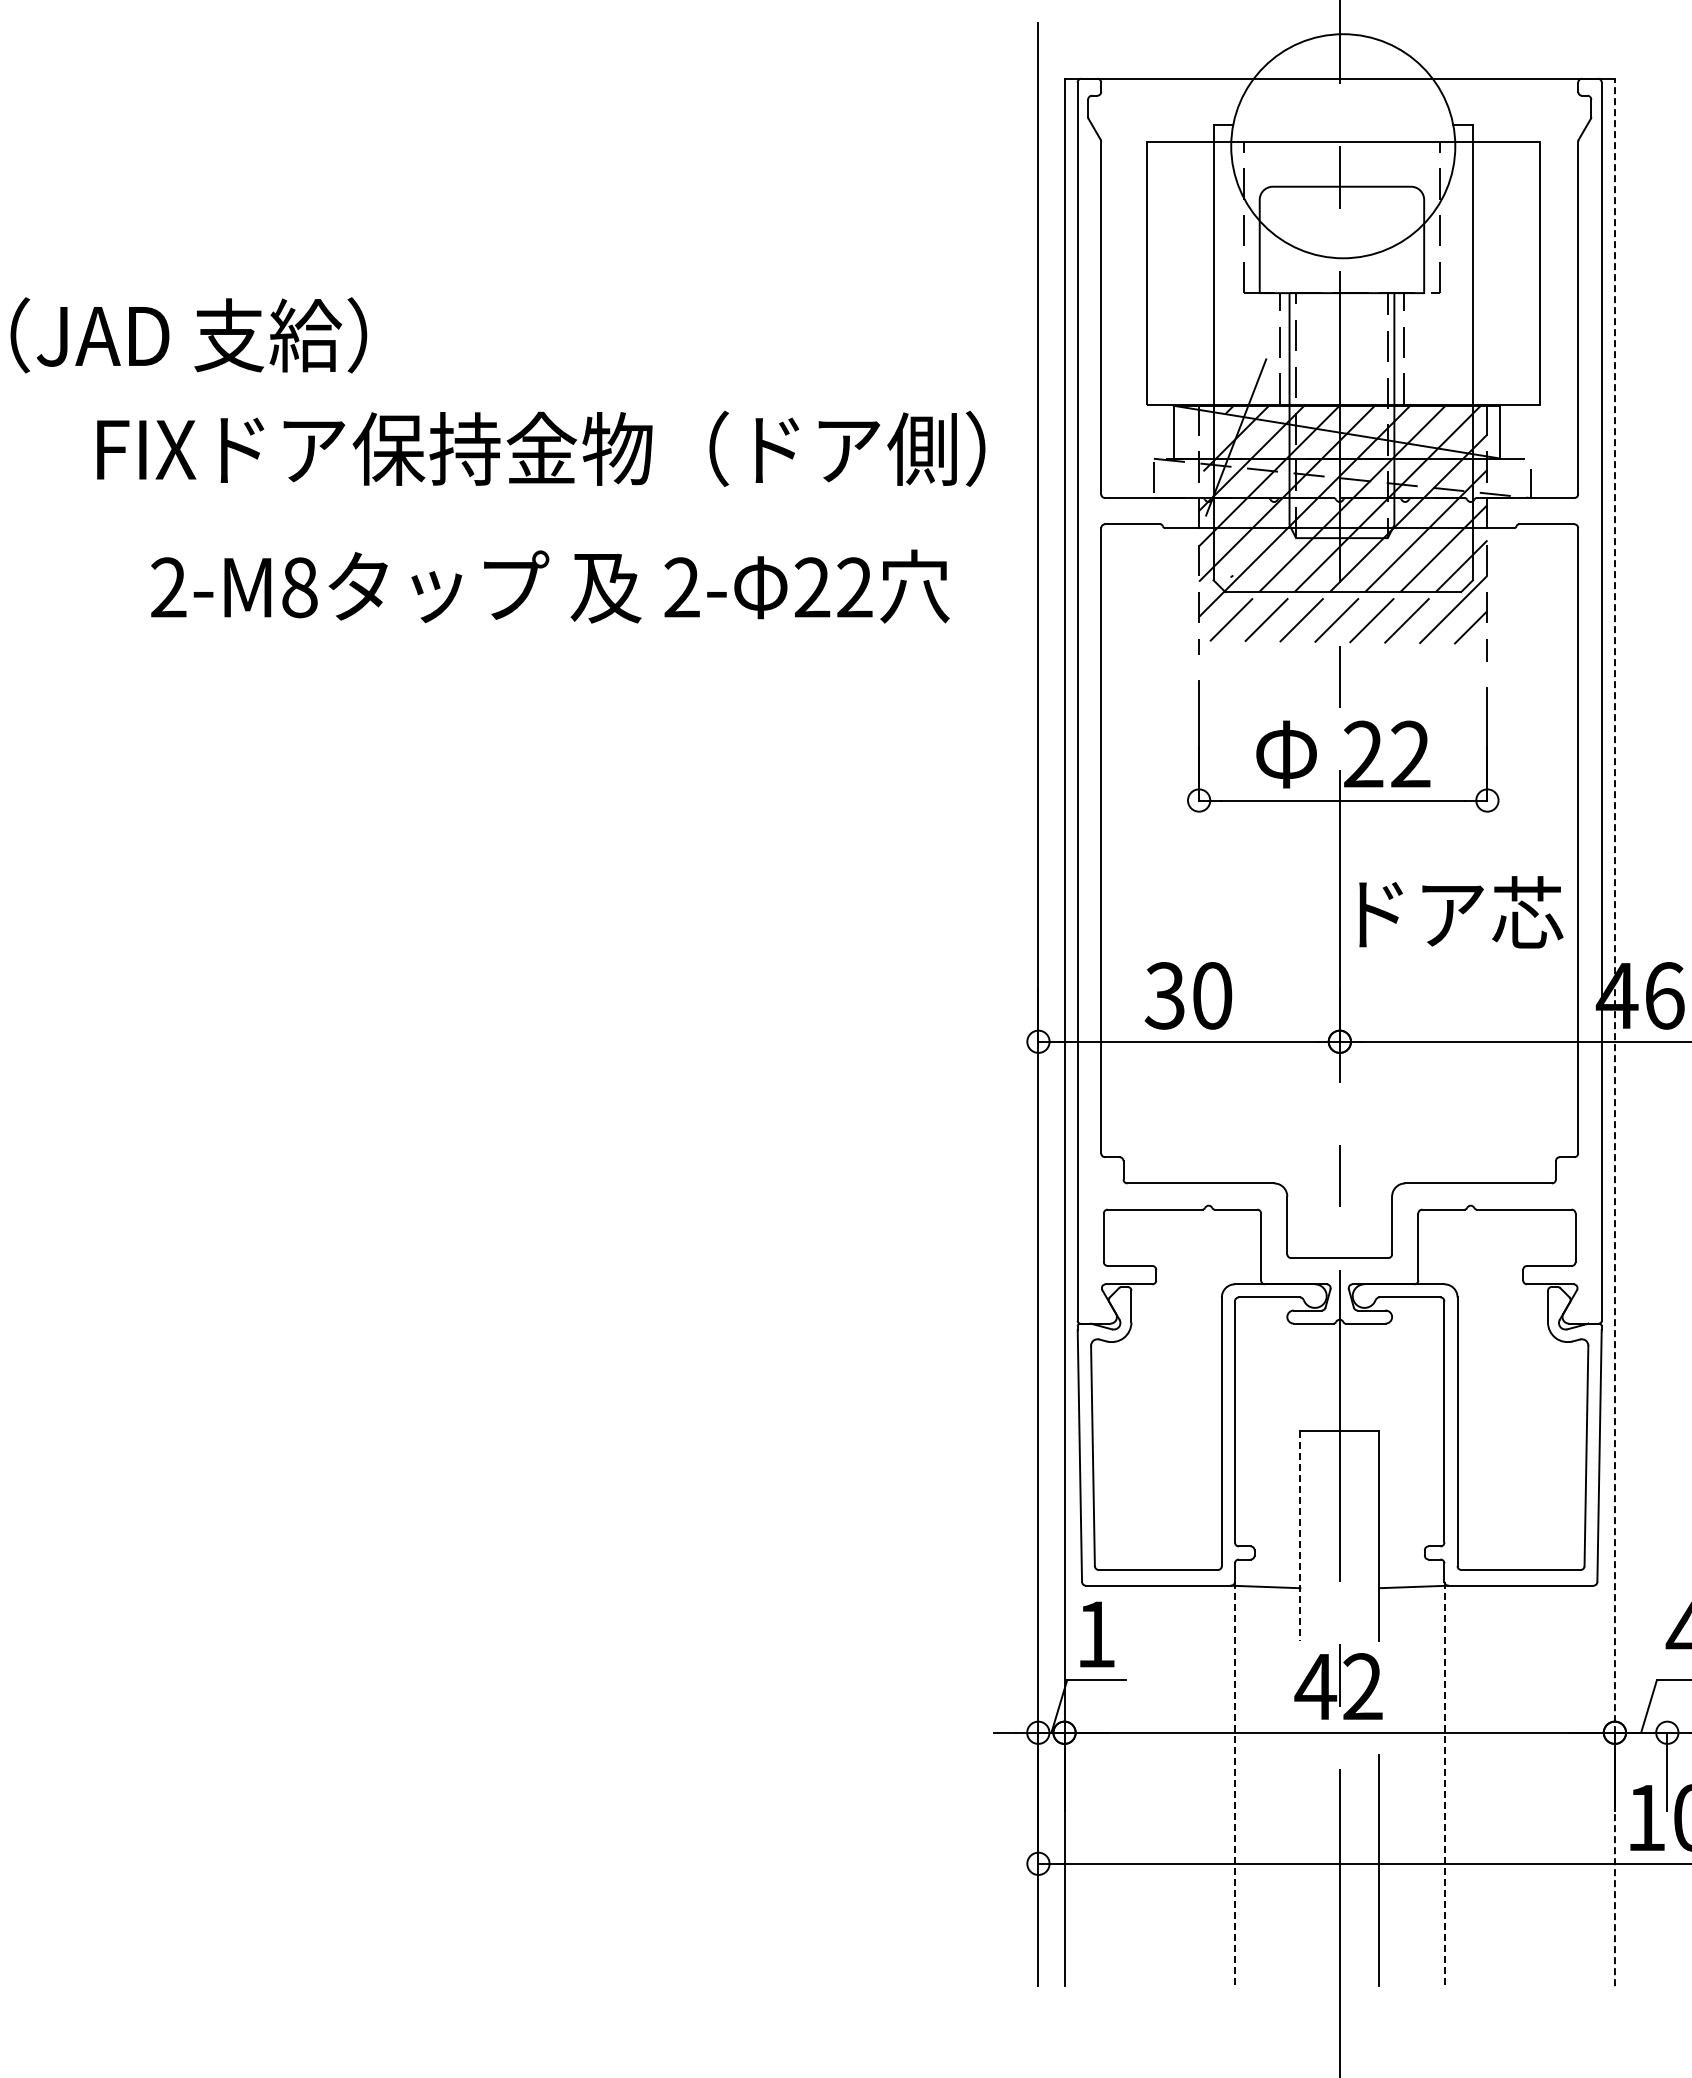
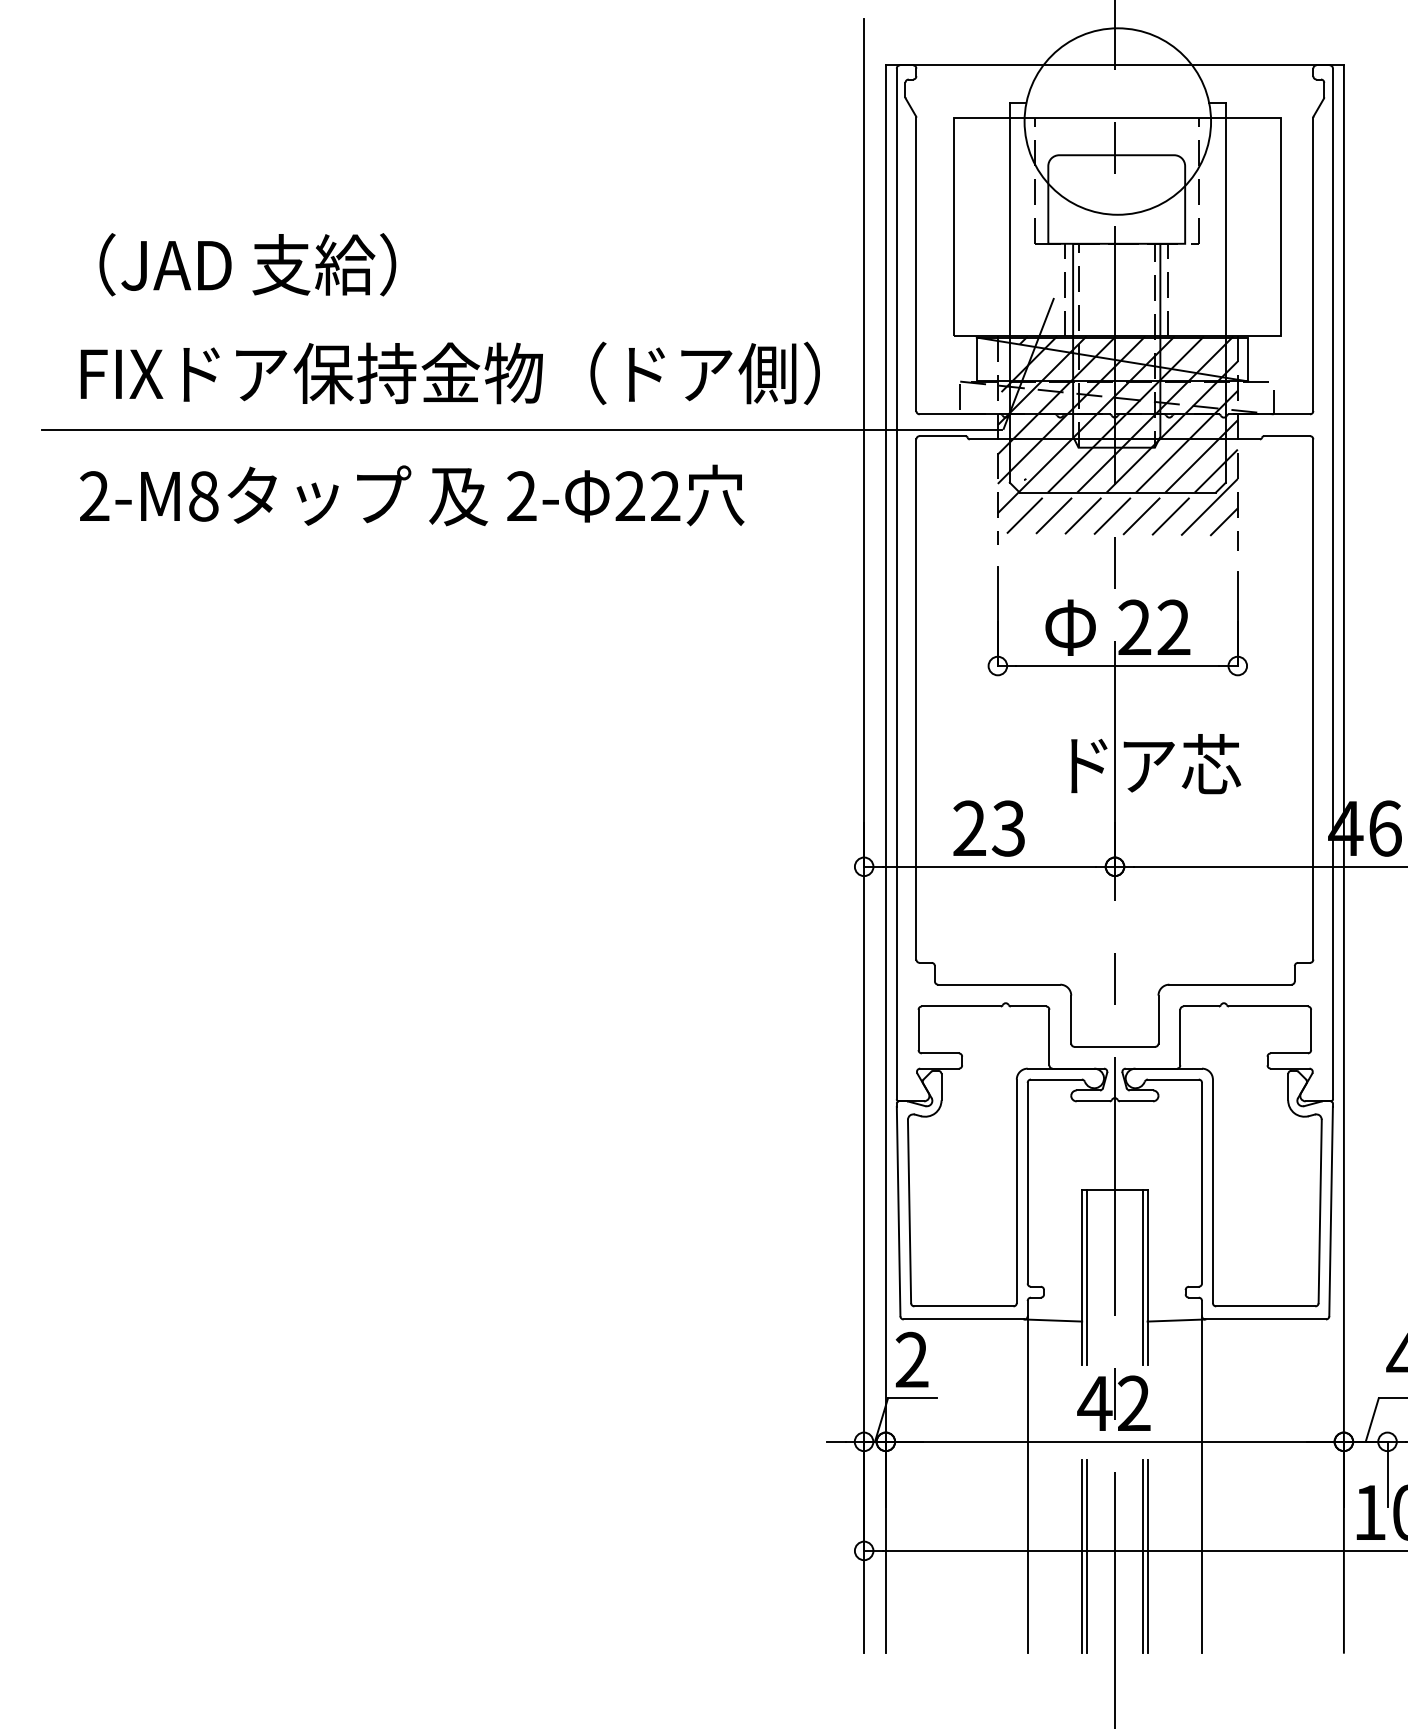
text: (188, 335) -> (247, 264), moved
line: (626, 517) -> (521, 430), added
text: (550, 586) -> (412, 495), moved
text: (1461, 912) -> (1156, 764), moved
text: (1188, 995) -> (989, 828), 30 -> 23
line: (1614, 1032) -> (1343, 859), dashed -> solid
line: (1305, 1535) -> (1086, 1277), added
line: (1373, 1535) -> (1142, 1277), added
line: (1300, 1536) -> (1082, 1278), dashed -> solid
text: (1095, 1633) -> (911, 1359), 1 -> 2
line: (1234, 1784) -> (1027, 1484), dashed -> solid
line: (1444, 1784) -> (1202, 1484), dashed -> solid
line: (1300, 1870) -> (1082, 1556), added
line: (1305, 1870) -> (1086, 1556), added
line: (1373, 1870) -> (1142, 1556), added

